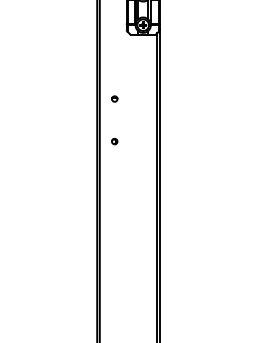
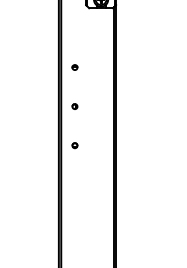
part: (114, 183) -> (74, 145), added

